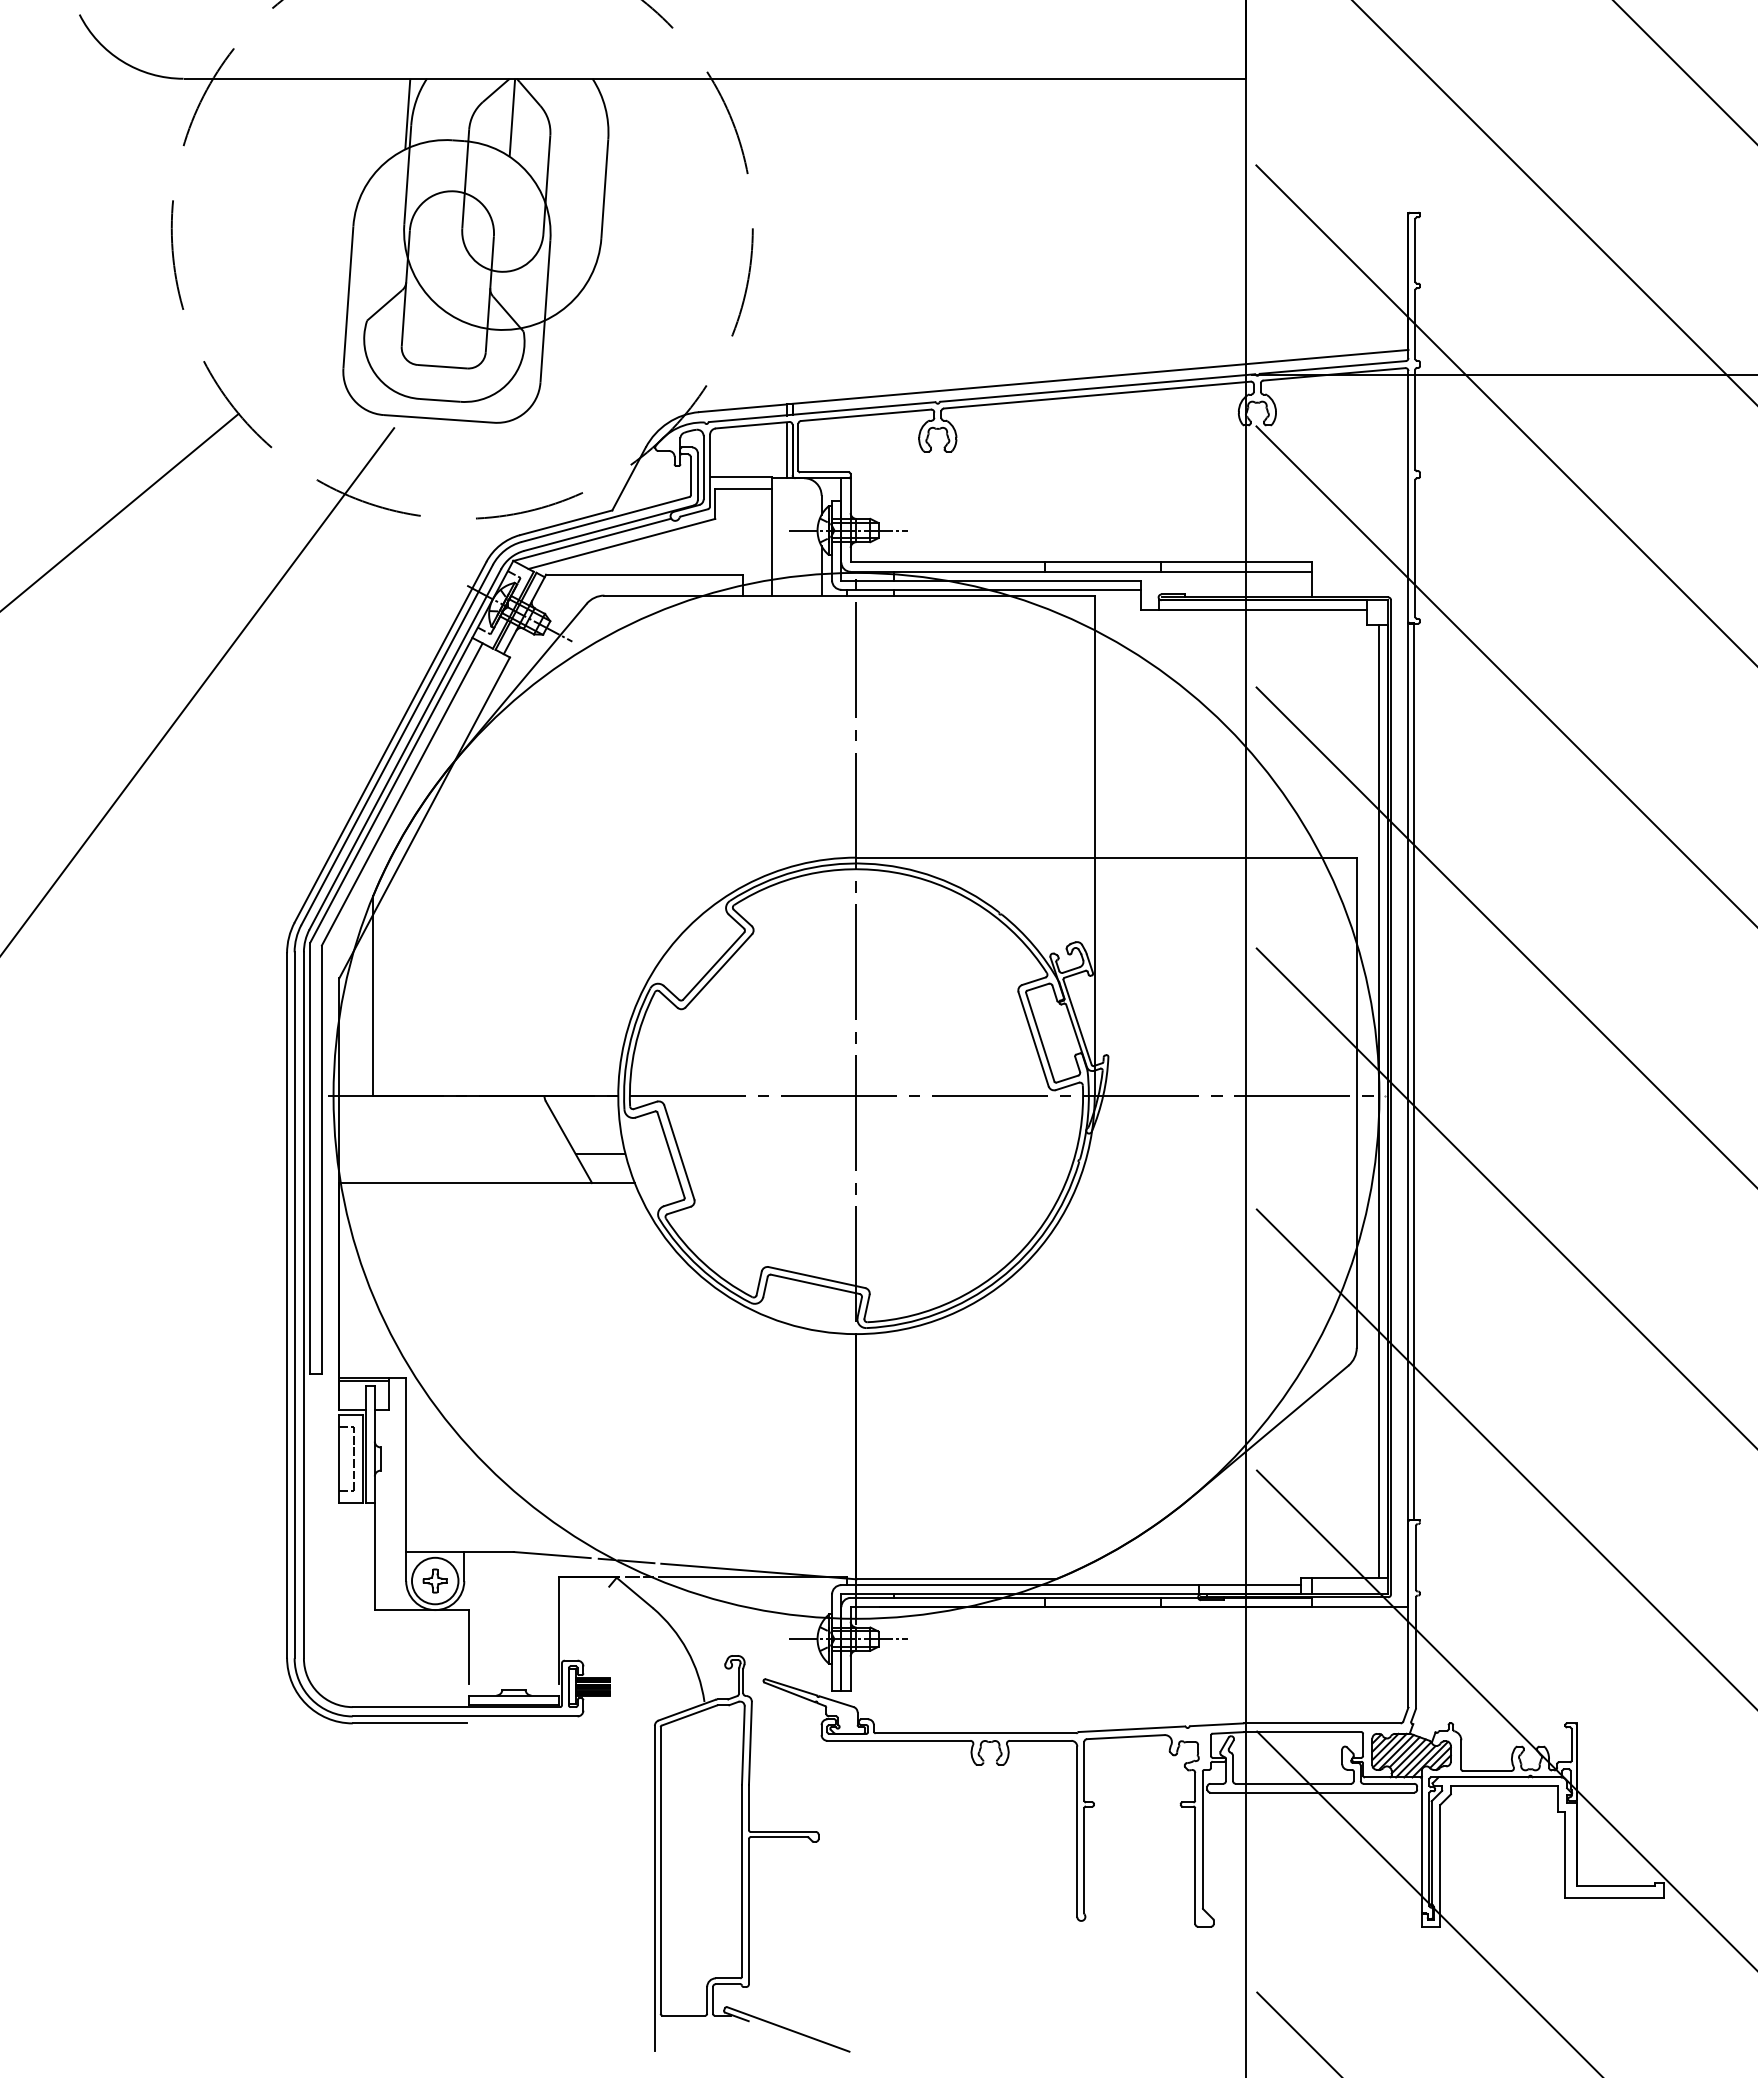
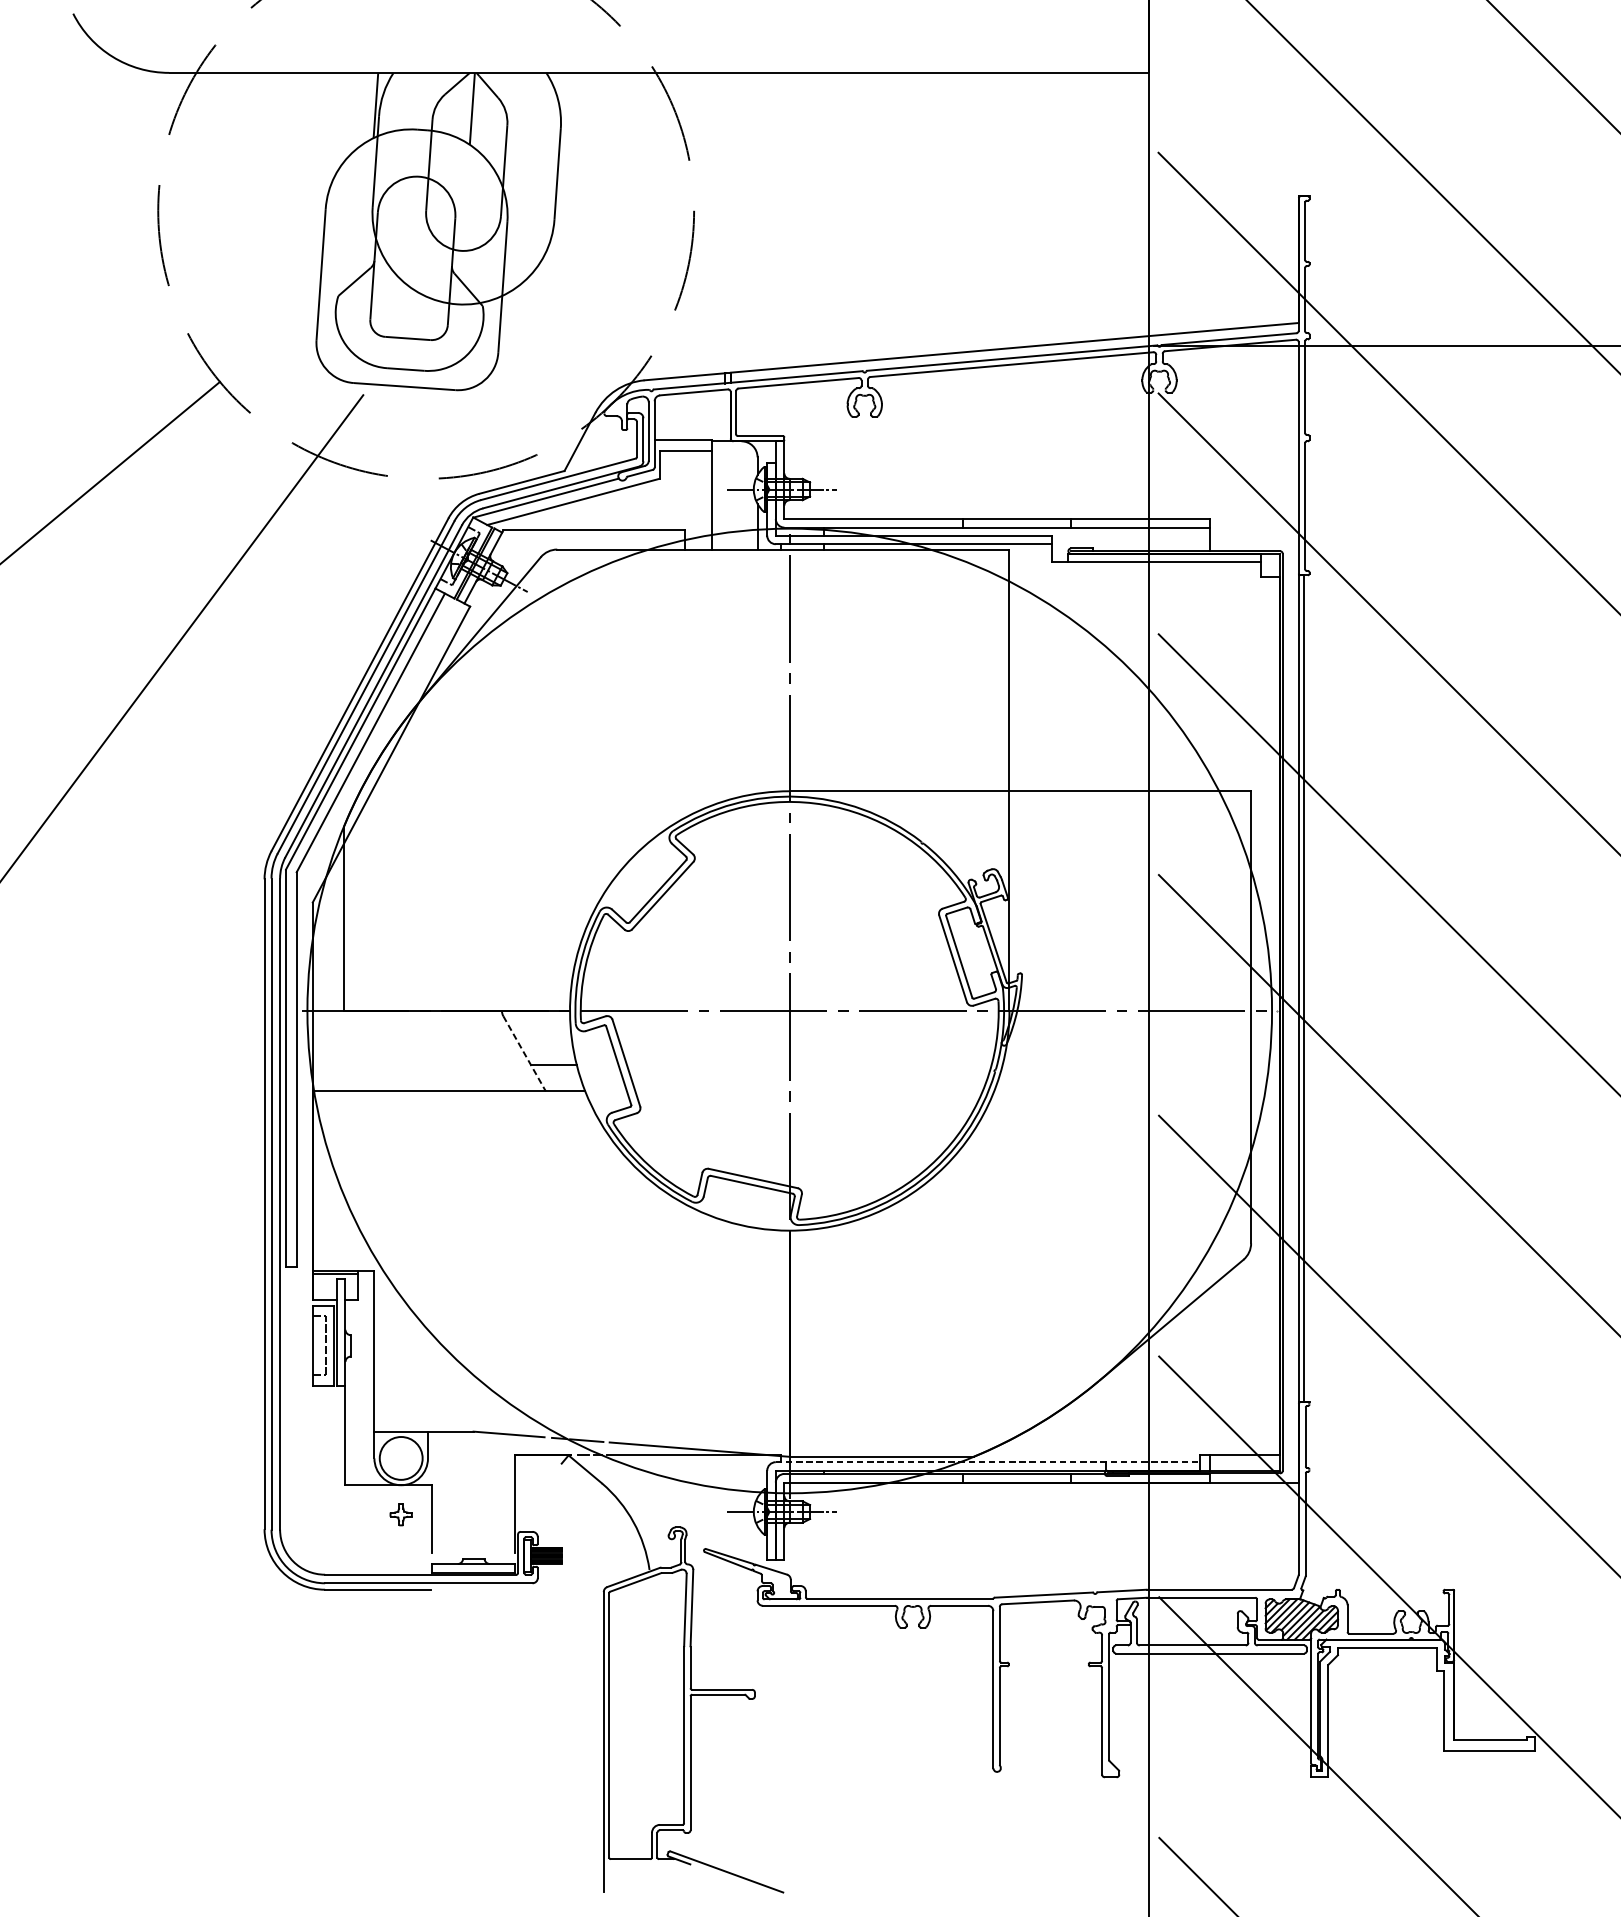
line: (786, 450) -> (725, 415), removed
line: (1378, 1101) -> (1271, 1016), removed
line: (569, 1142) -> (525, 1053), solid -> dashed
part: (434, 1580) -> (400, 1514), moved
line: (1071, 1585) -> (988, 1462), solid -> dashed

